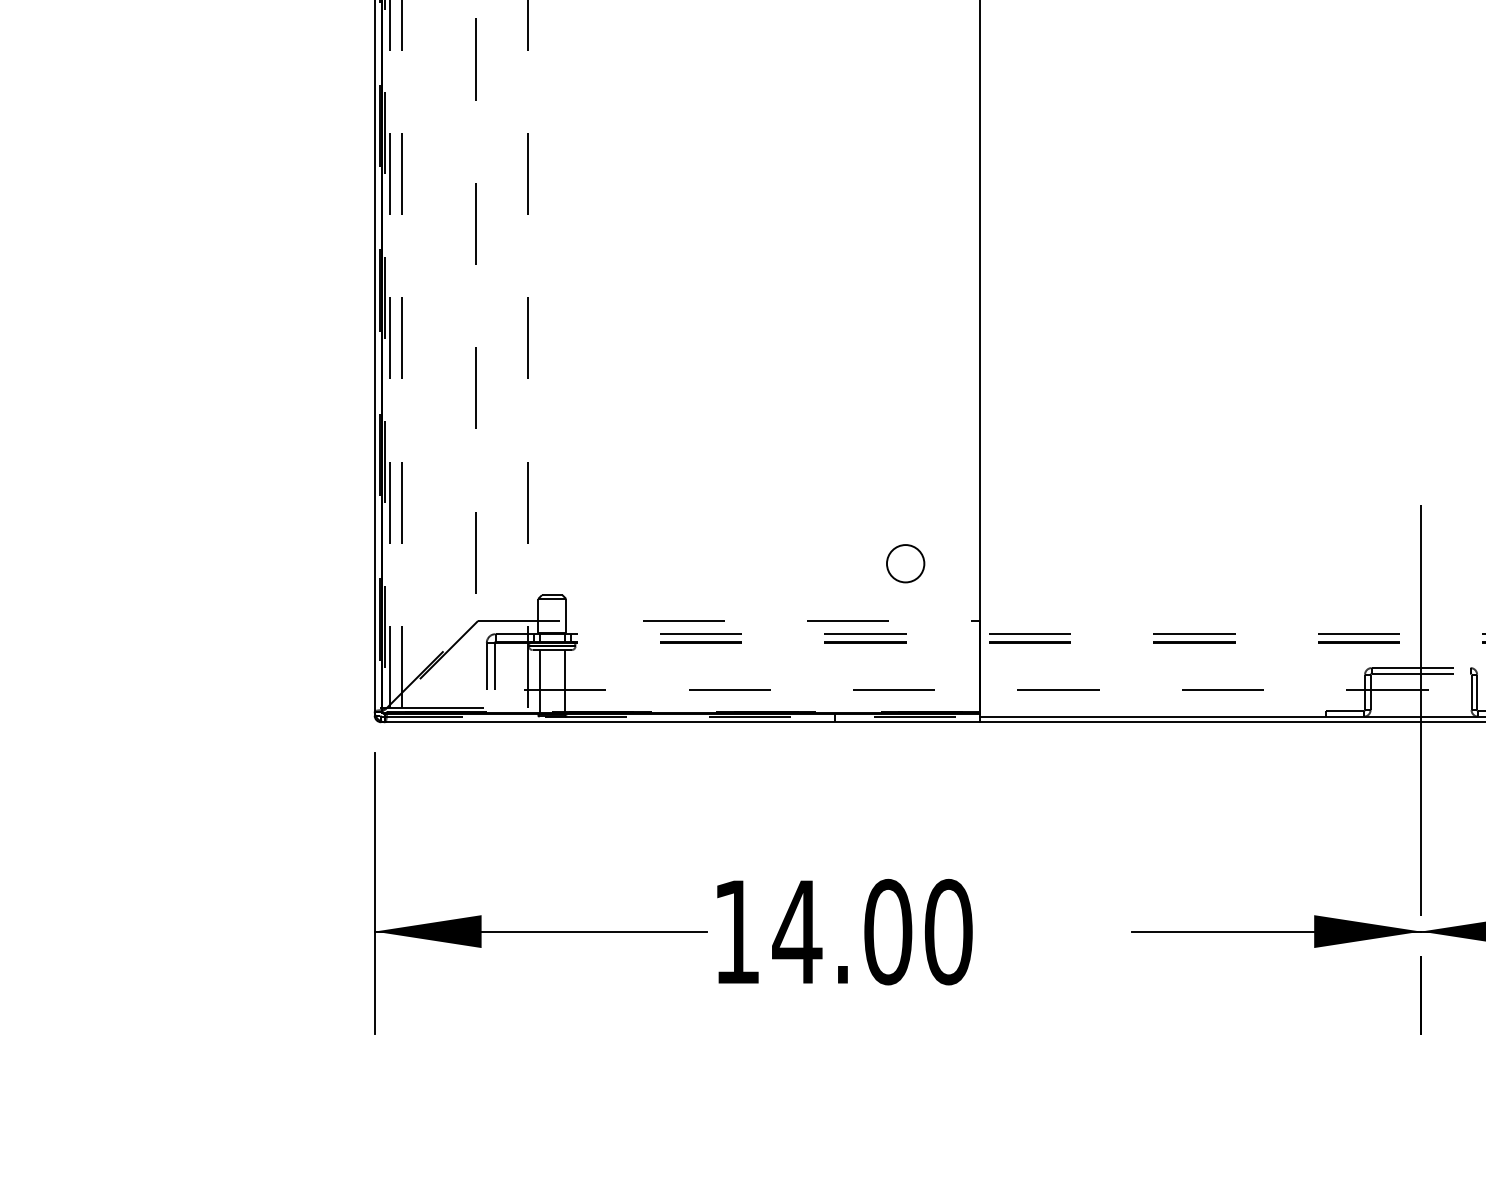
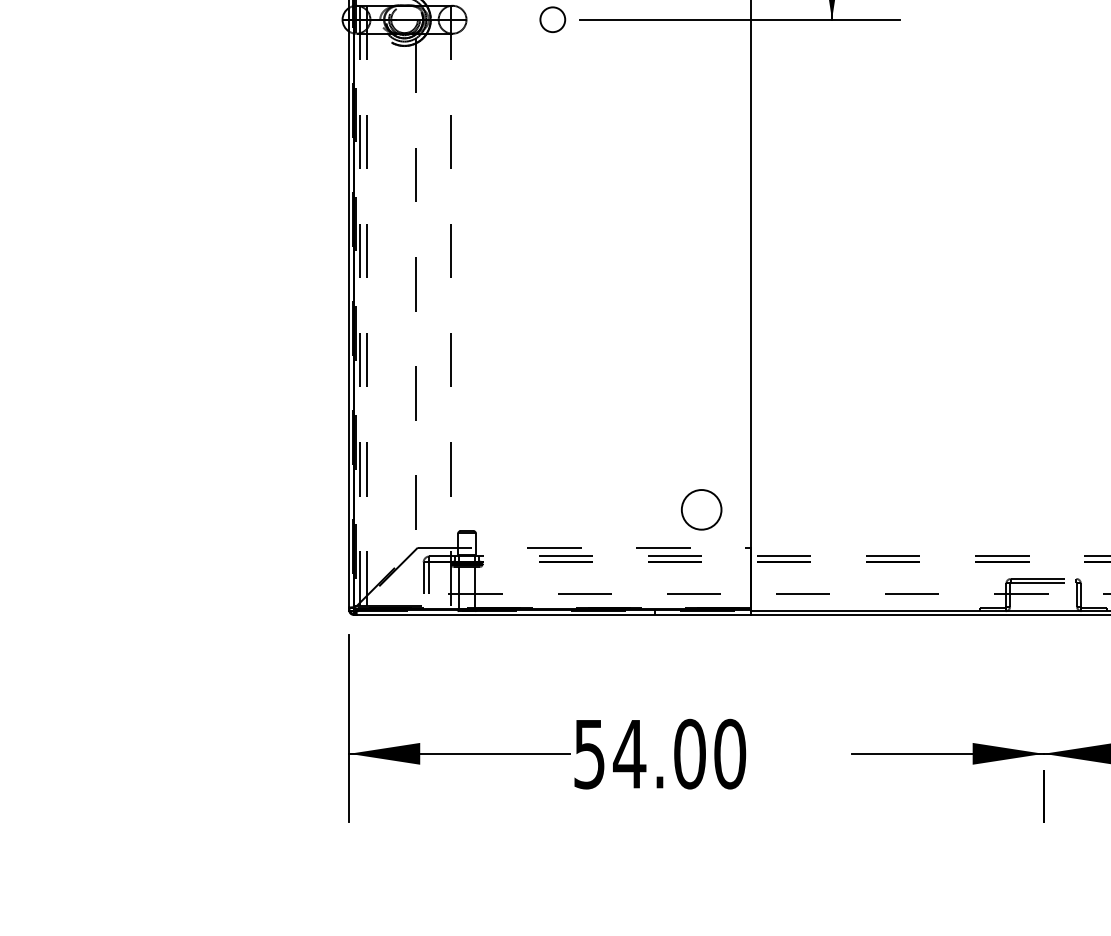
circle: (905, 563) -> (701, 509), size x1.6
line: (1420, 691) -> (1043, 594), removed
text: (736, 932) -> (589, 754), 14.00 -> 54.00

